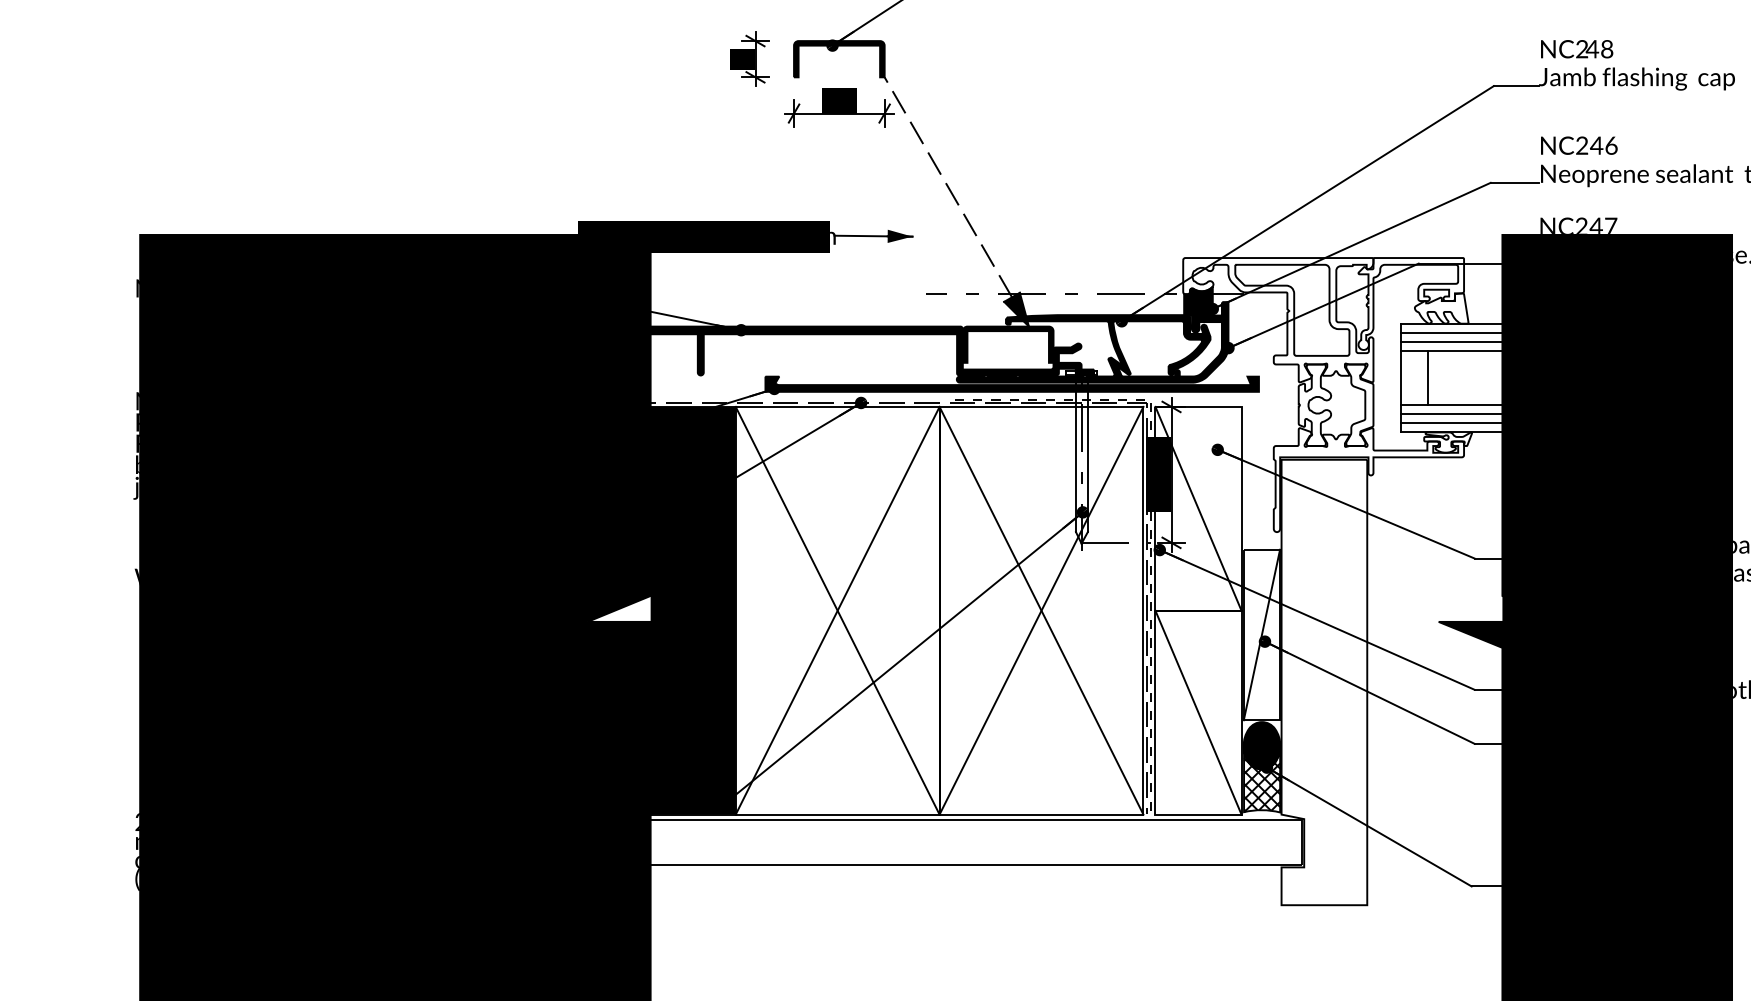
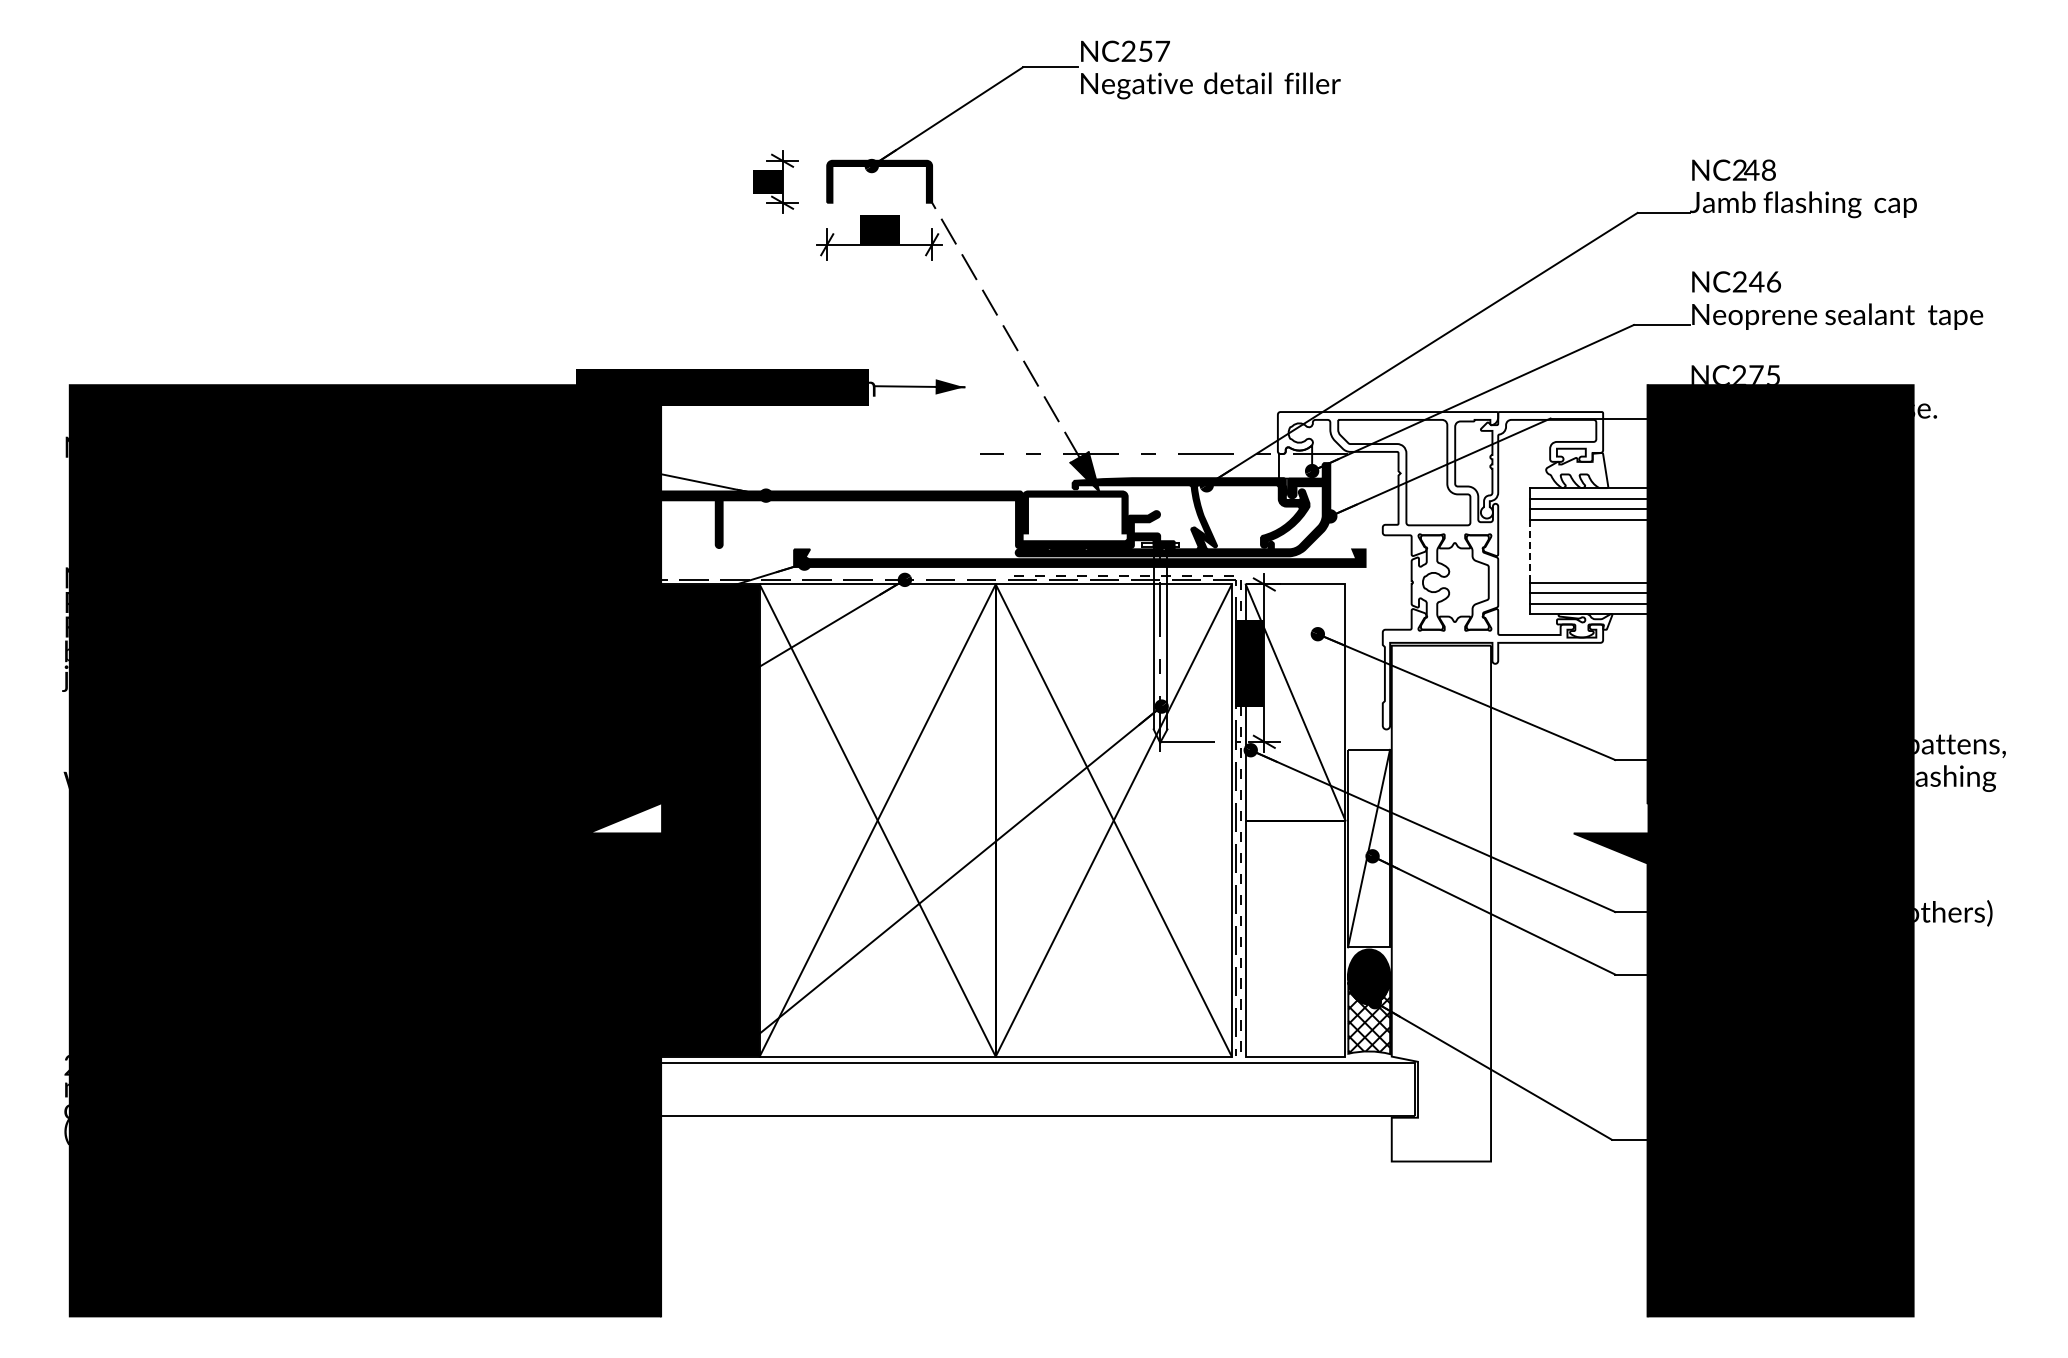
text: (1603, 225) -> (1764, 374), NC247 -> NC275
fill: (1198, 300) -> (1295, 461), removed
line: (1428, 377) -> (1561, 550), removed
line: (1400, 378) -> (1529, 551), solid -> dashed
line: (1198, 712) -> (1295, 938), removed

